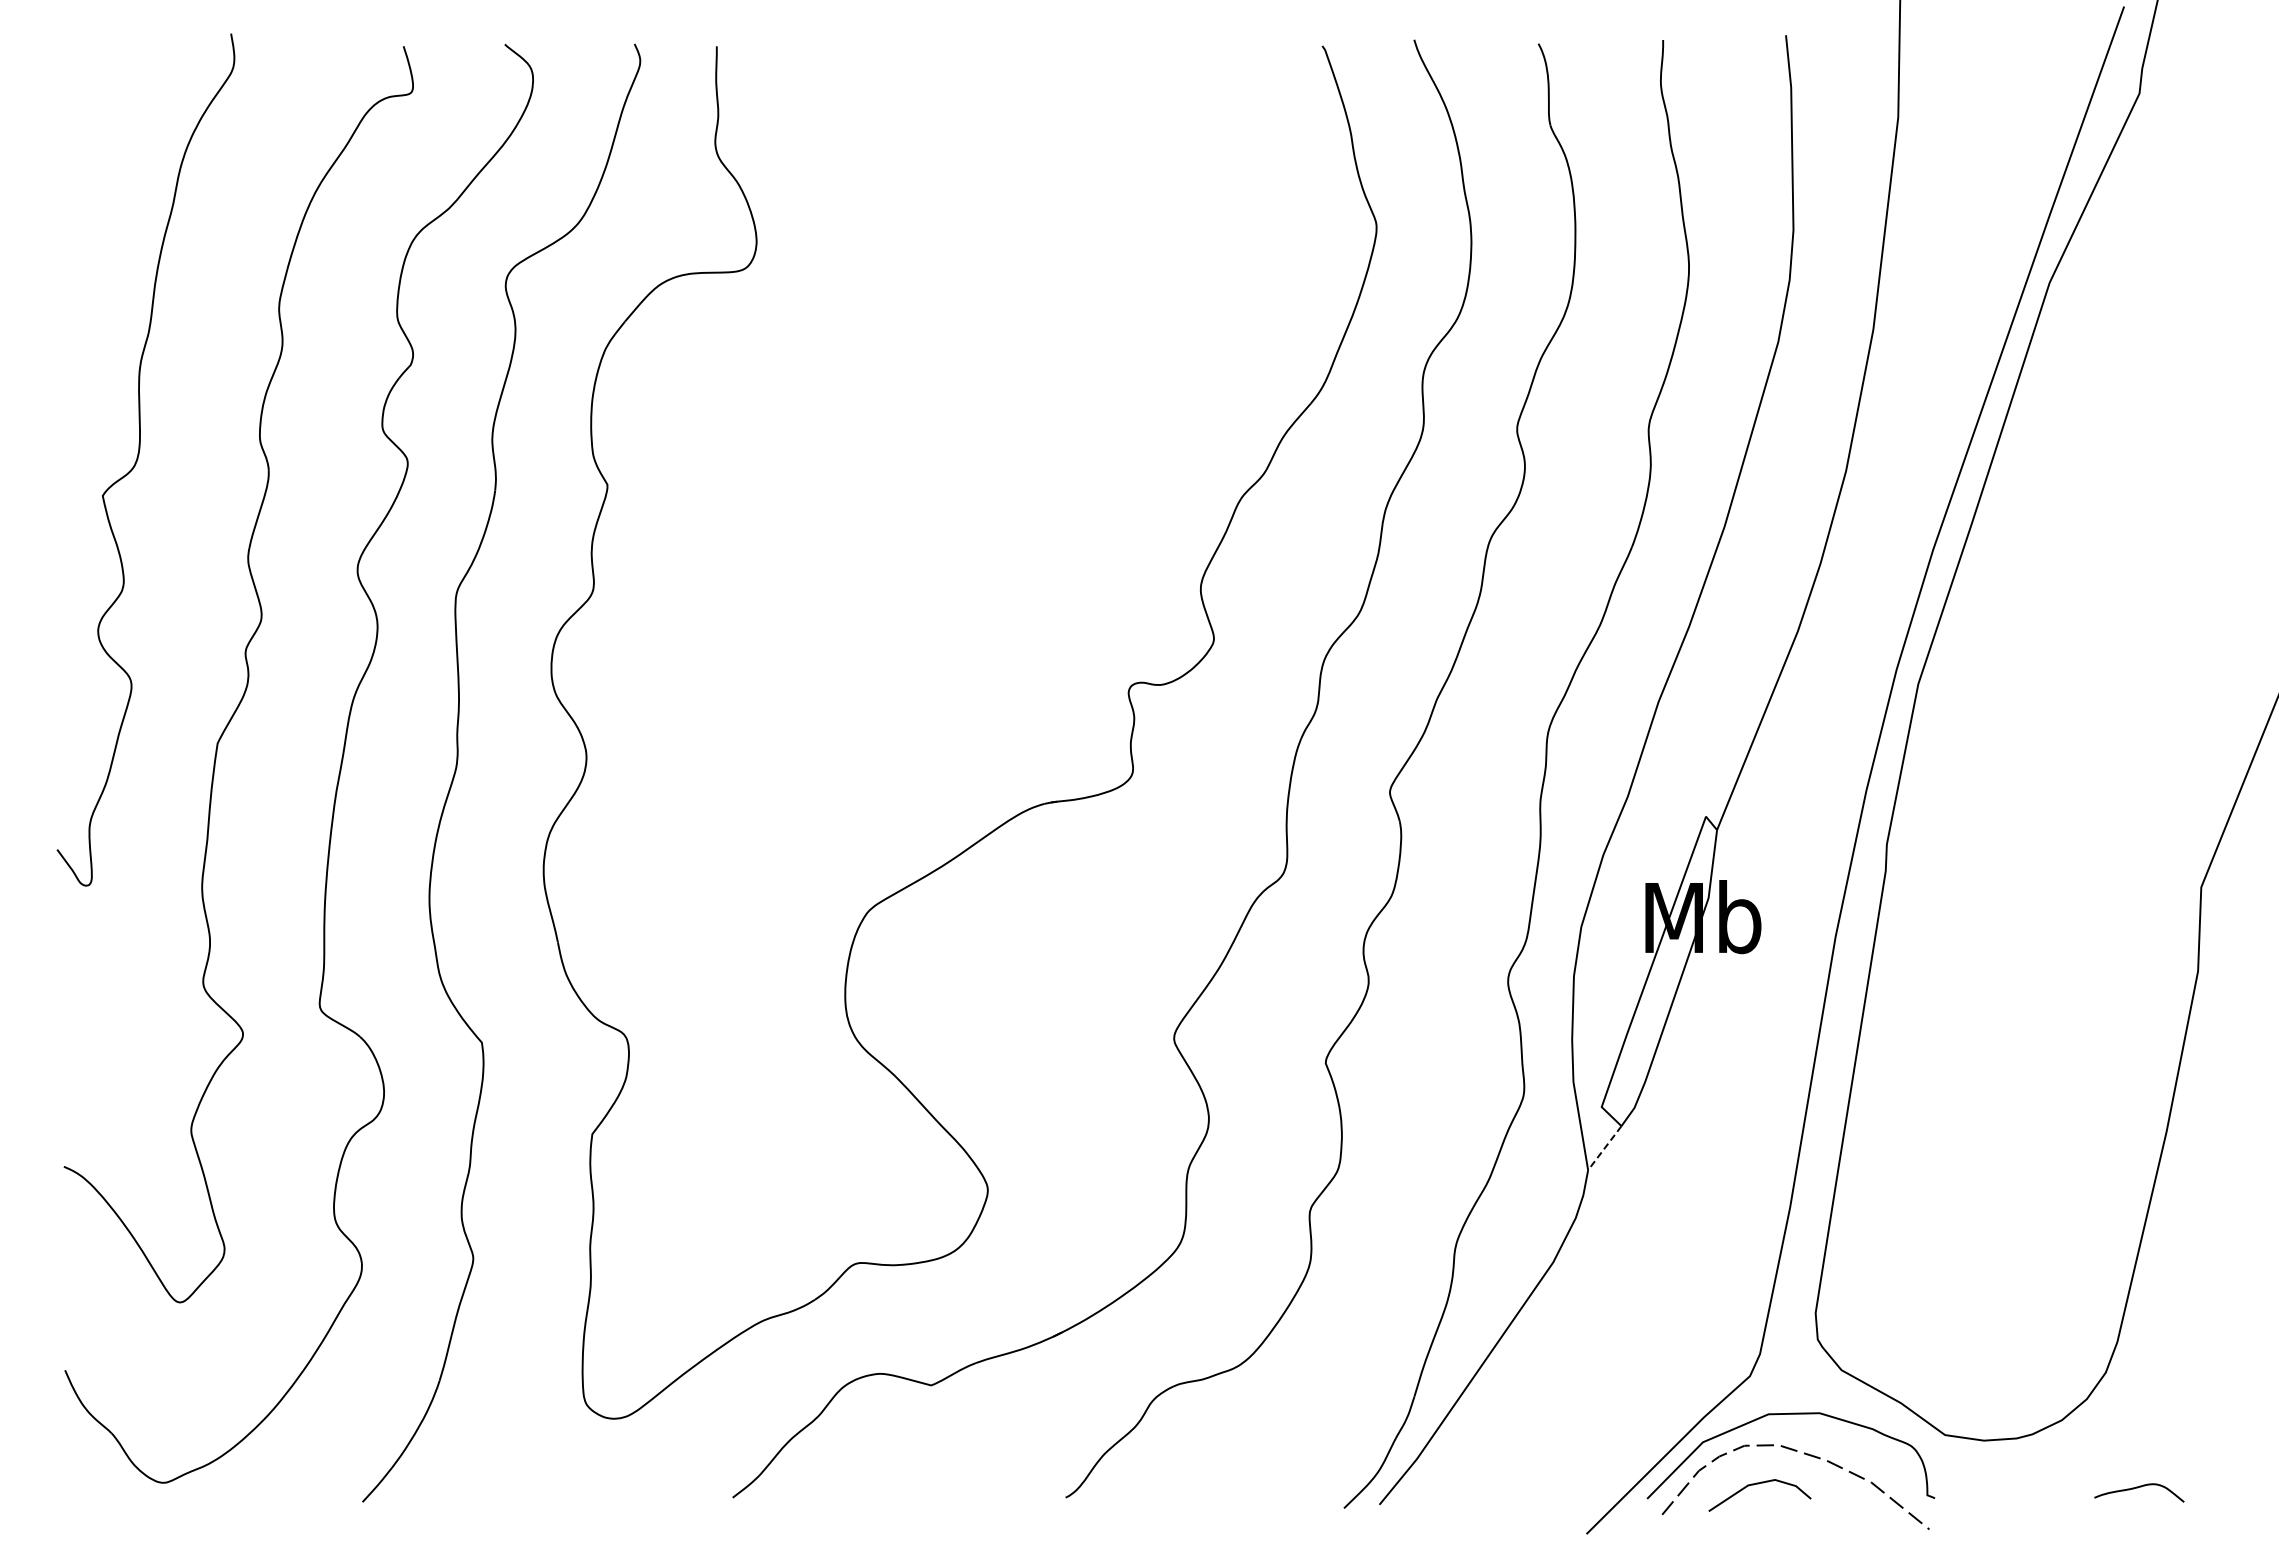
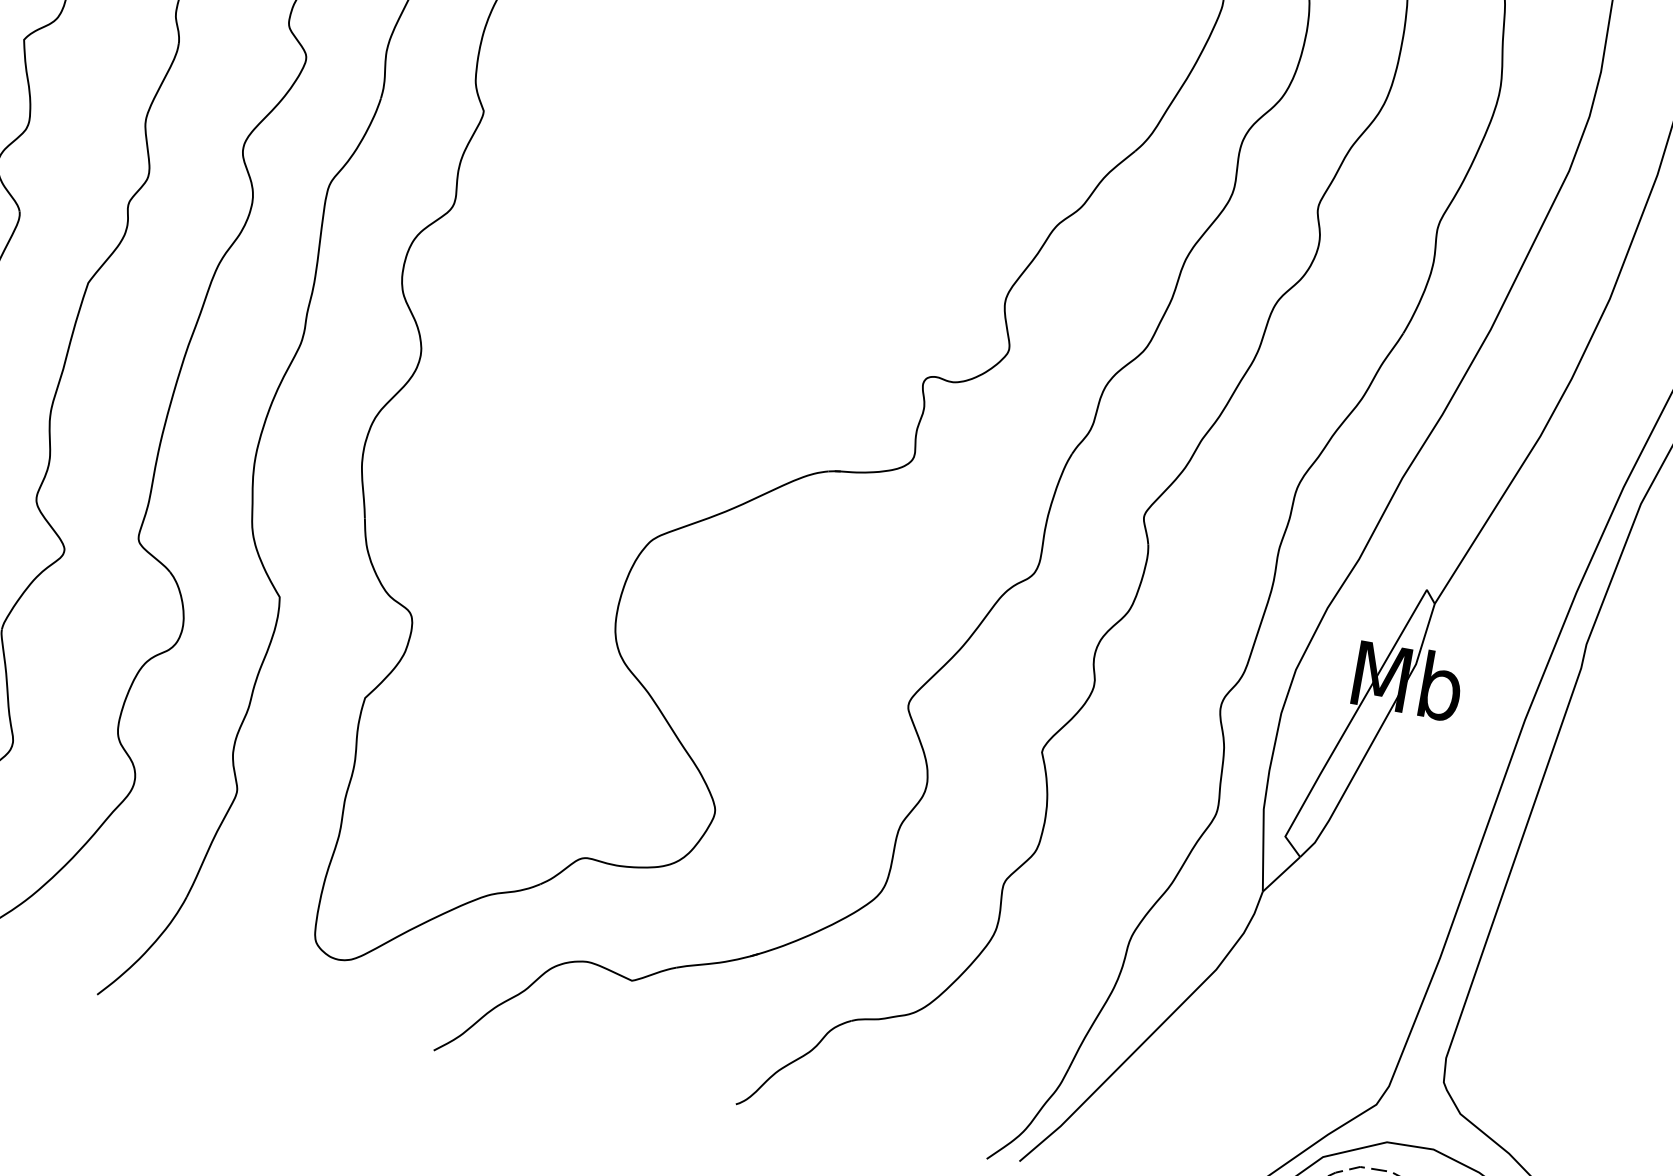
line: (1604, 1148) -> (1281, 874), dashed -> solid

